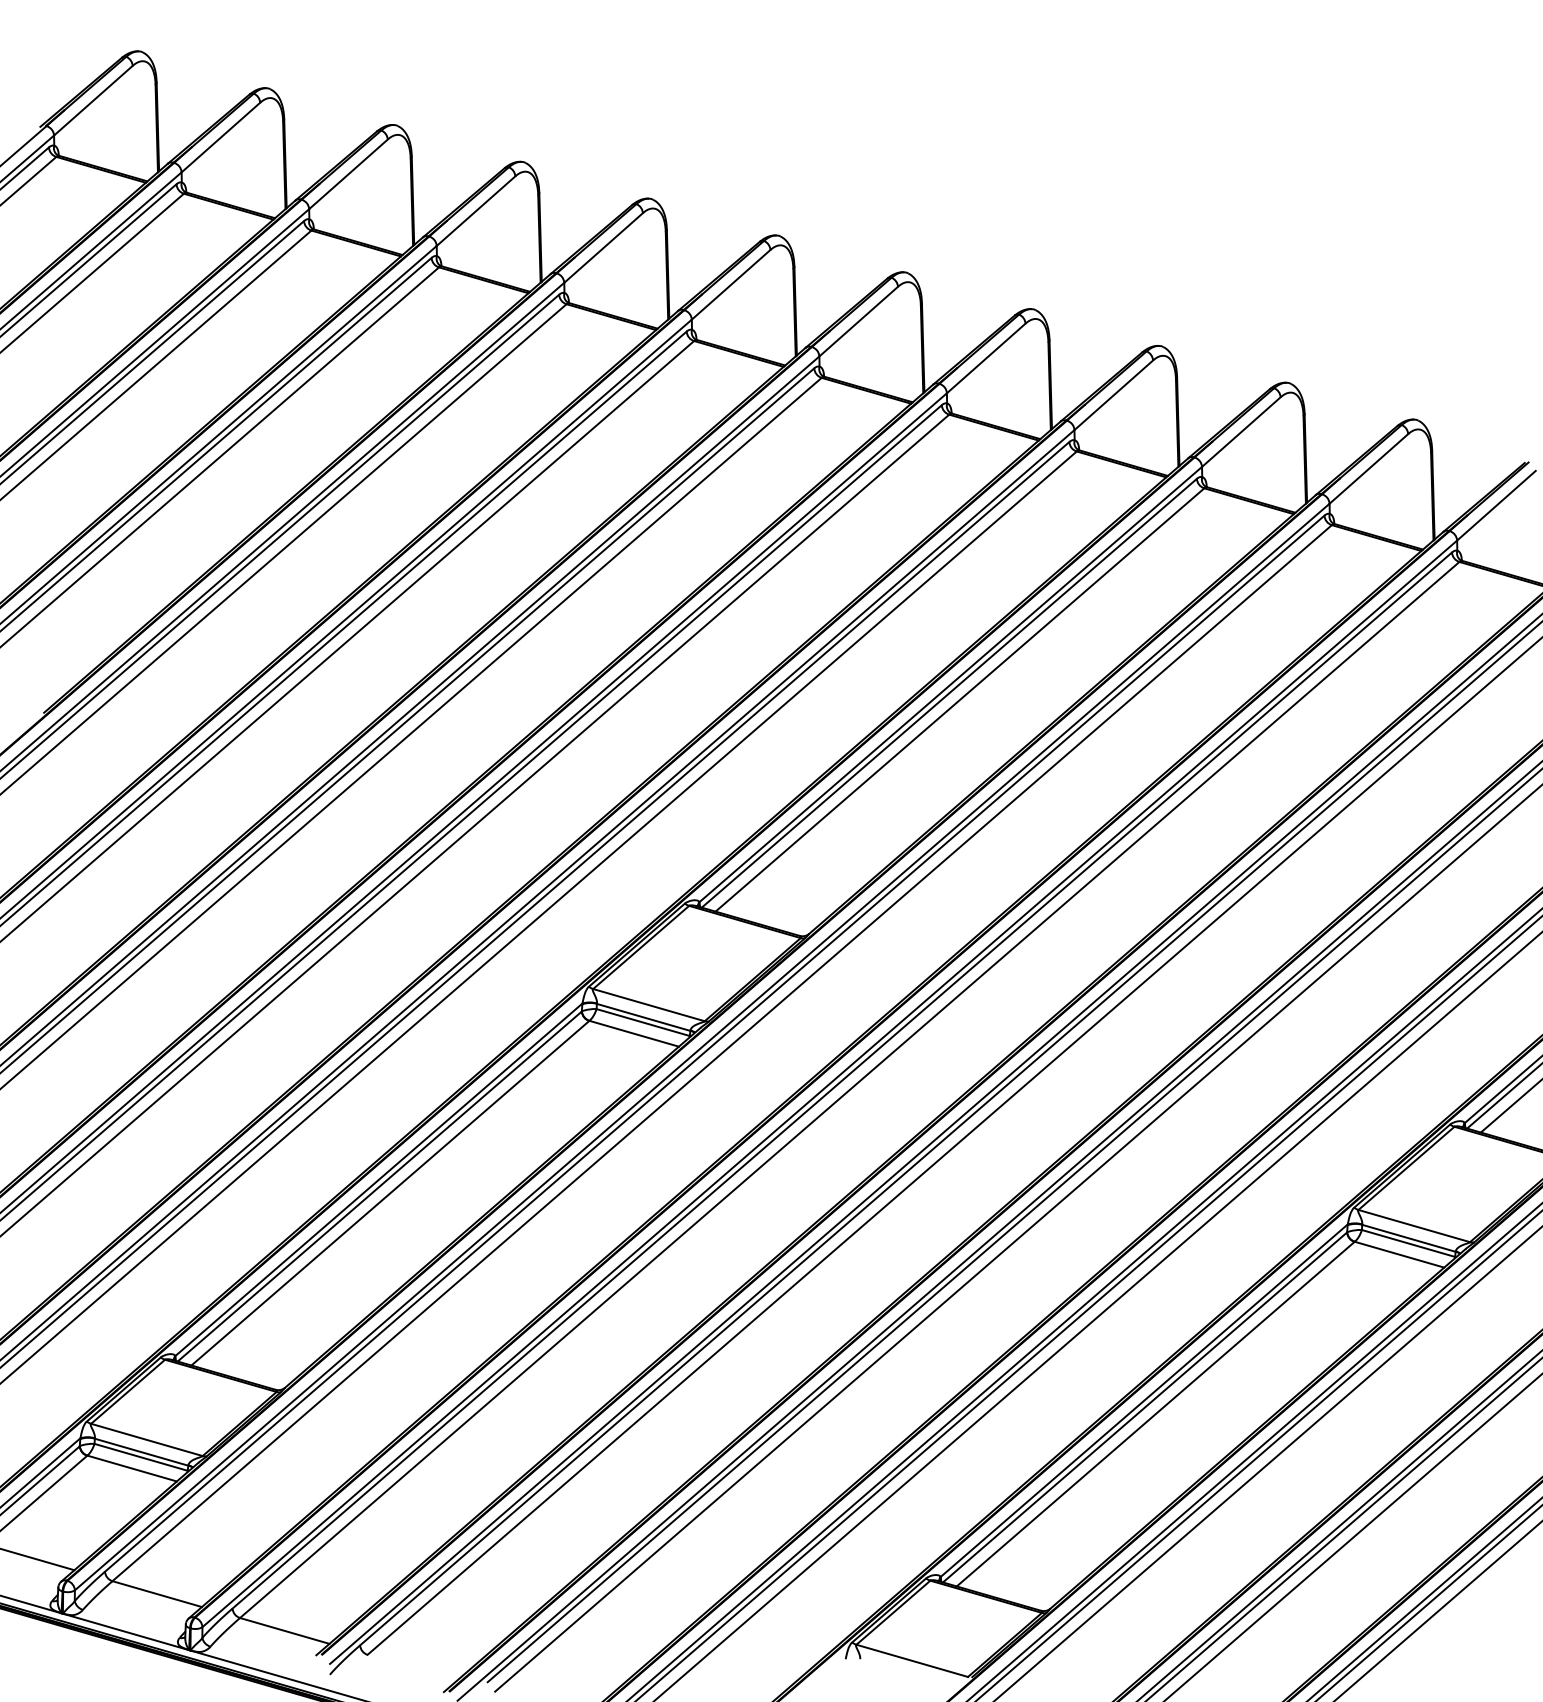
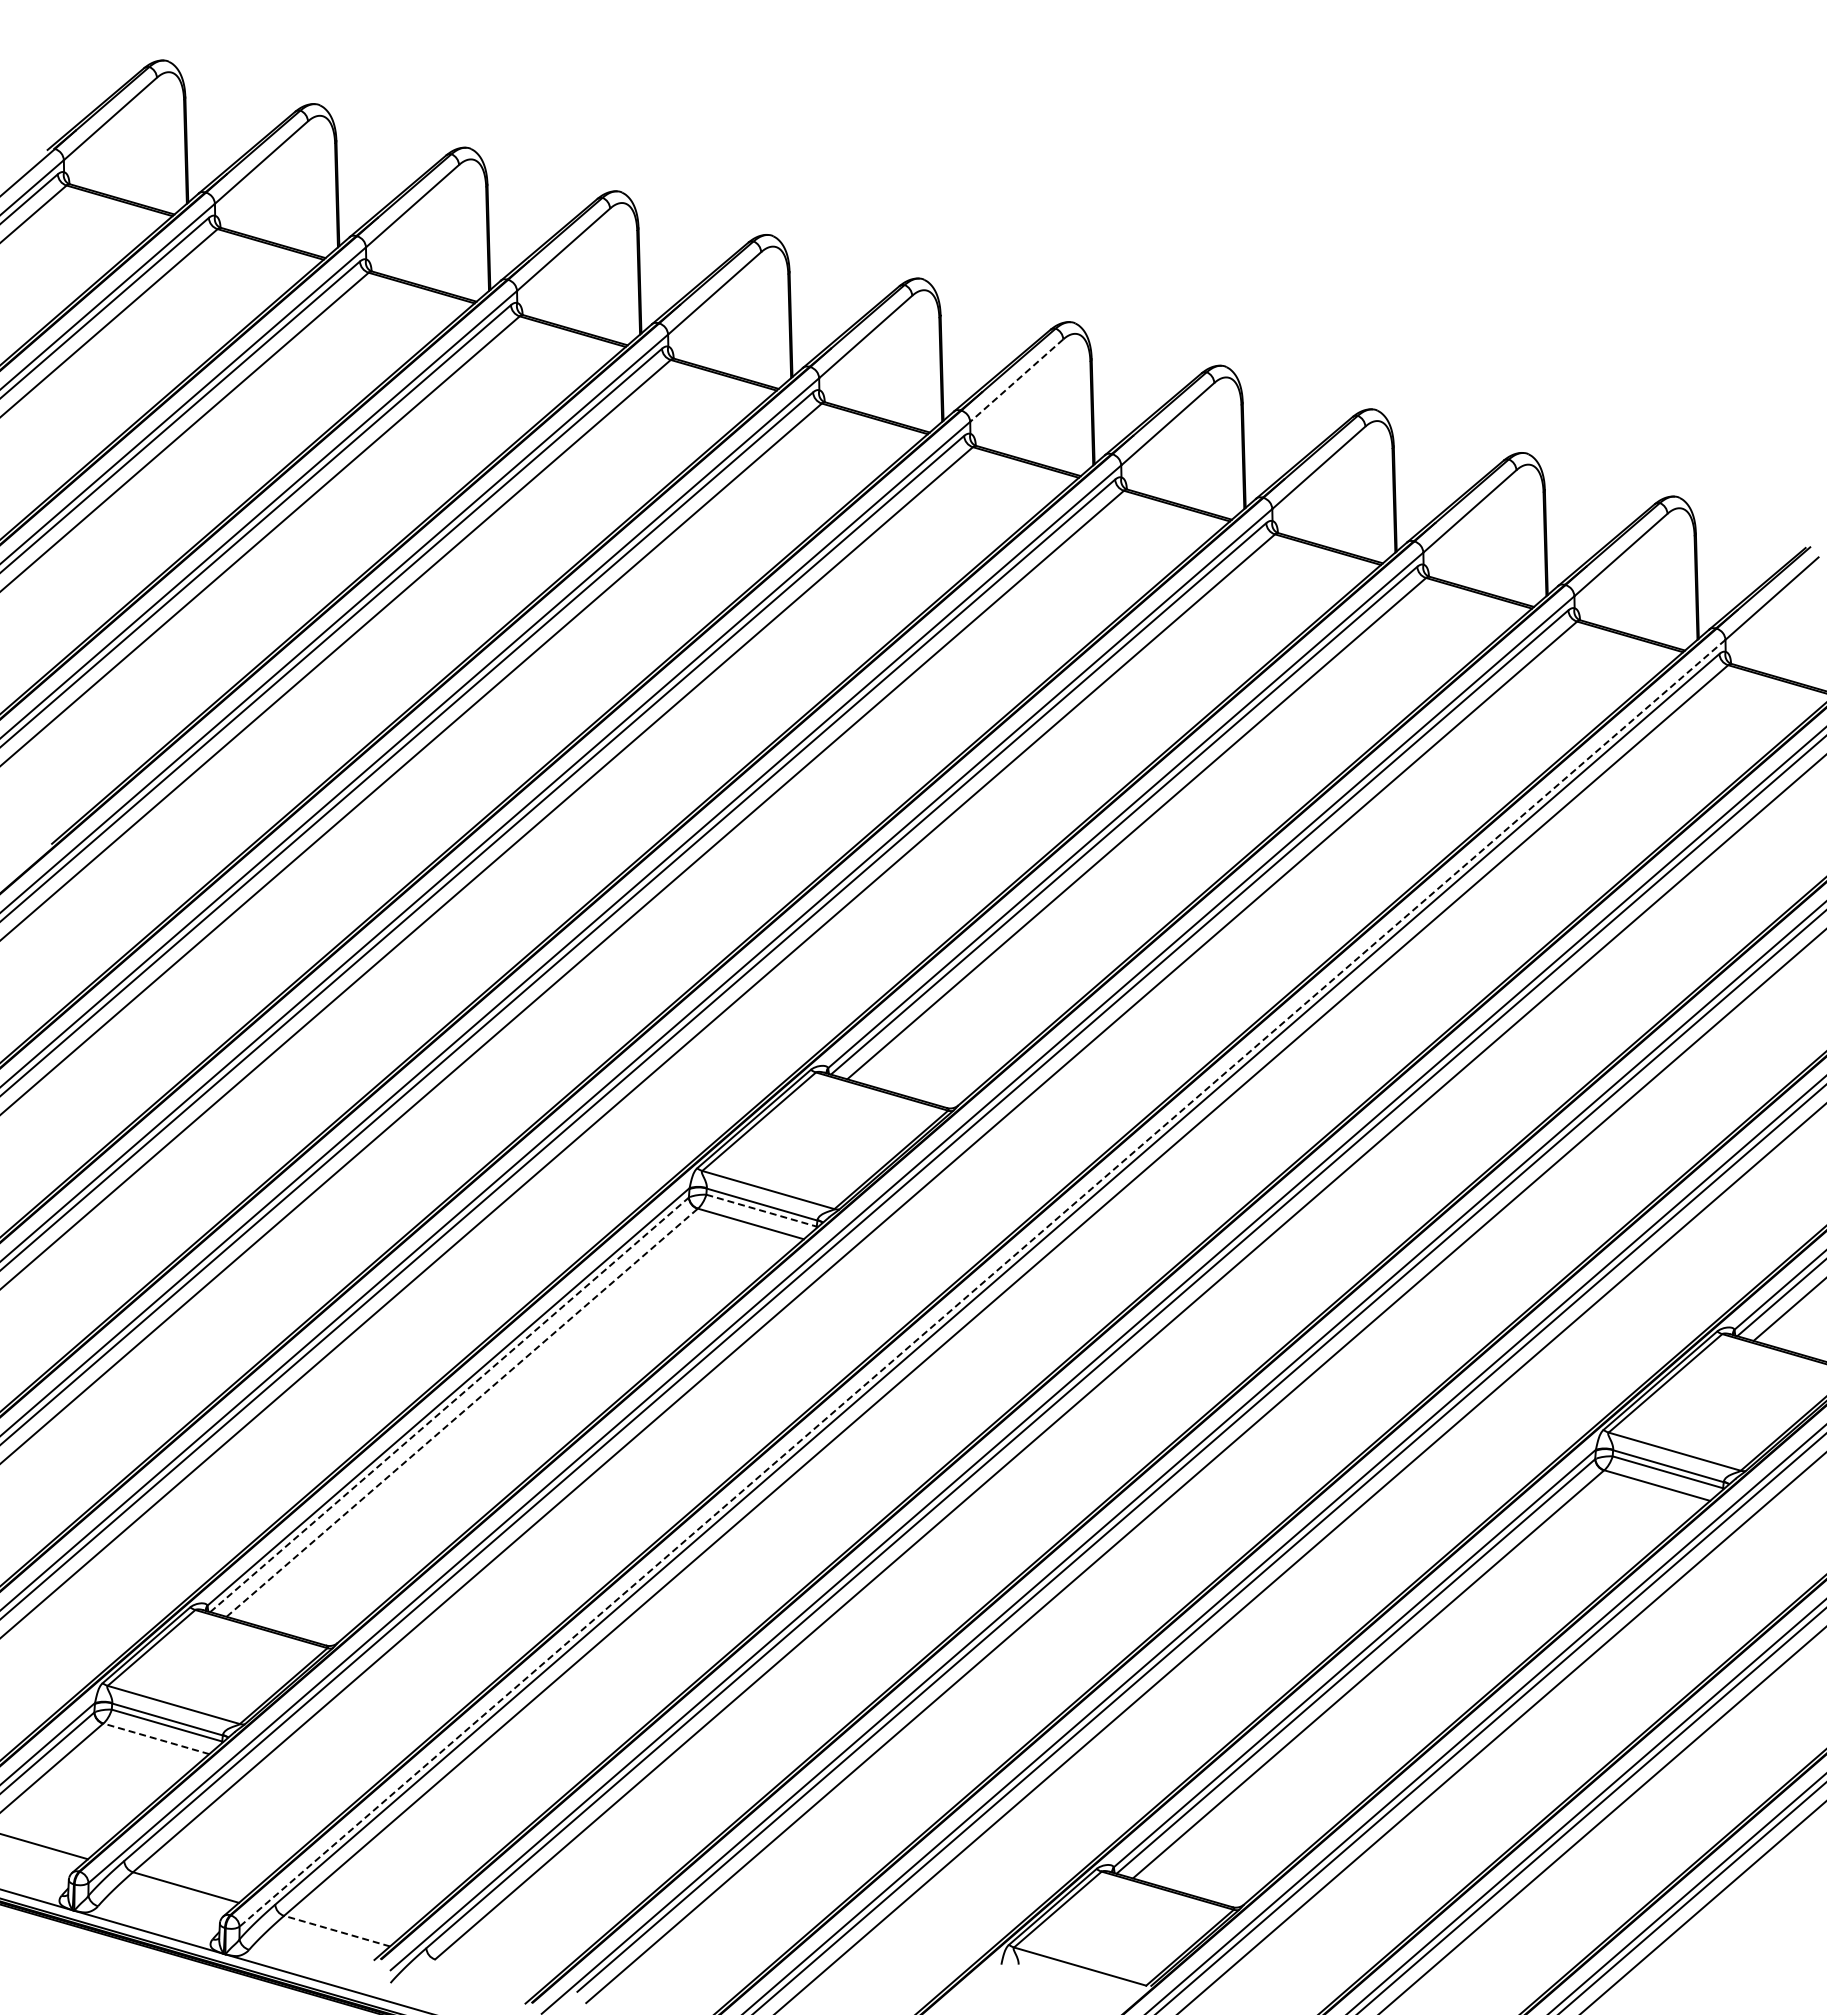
line: (858, 321) -> (1016, 380), solid -> dashed
line: (643, 1022) -> (762, 1210), solid -> dashed
line: (829, 1084) -> (982, 1283), solid -> dashed
line: (379, 1186) -> (449, 1404), solid -> dashed
line: (390, 1192) -> (462, 1412), solid -> dashed
line: (131, 1468) -> (155, 1738), solid -> dashed
line: (284, 1631) -> (336, 1931), solid -> dashed

